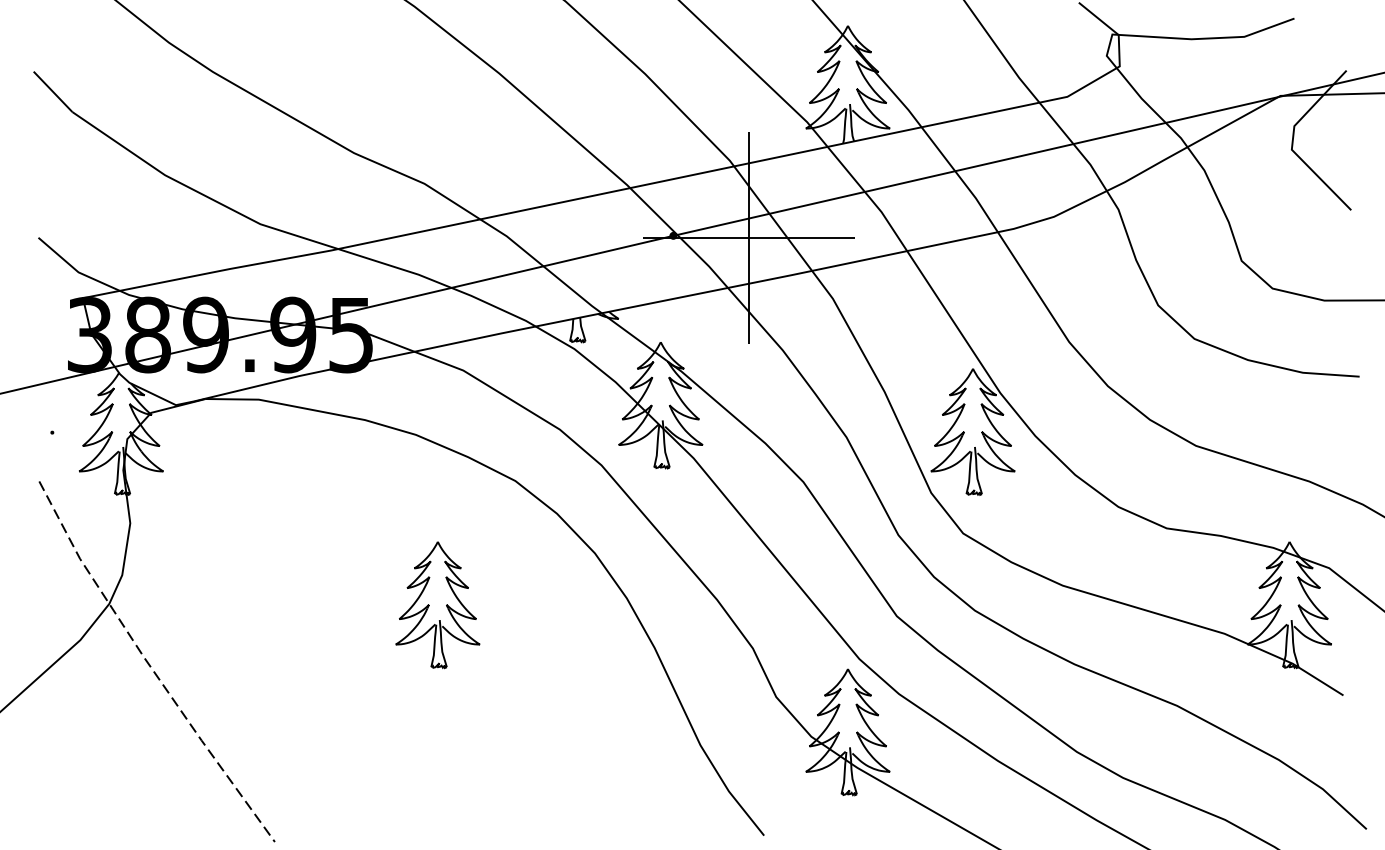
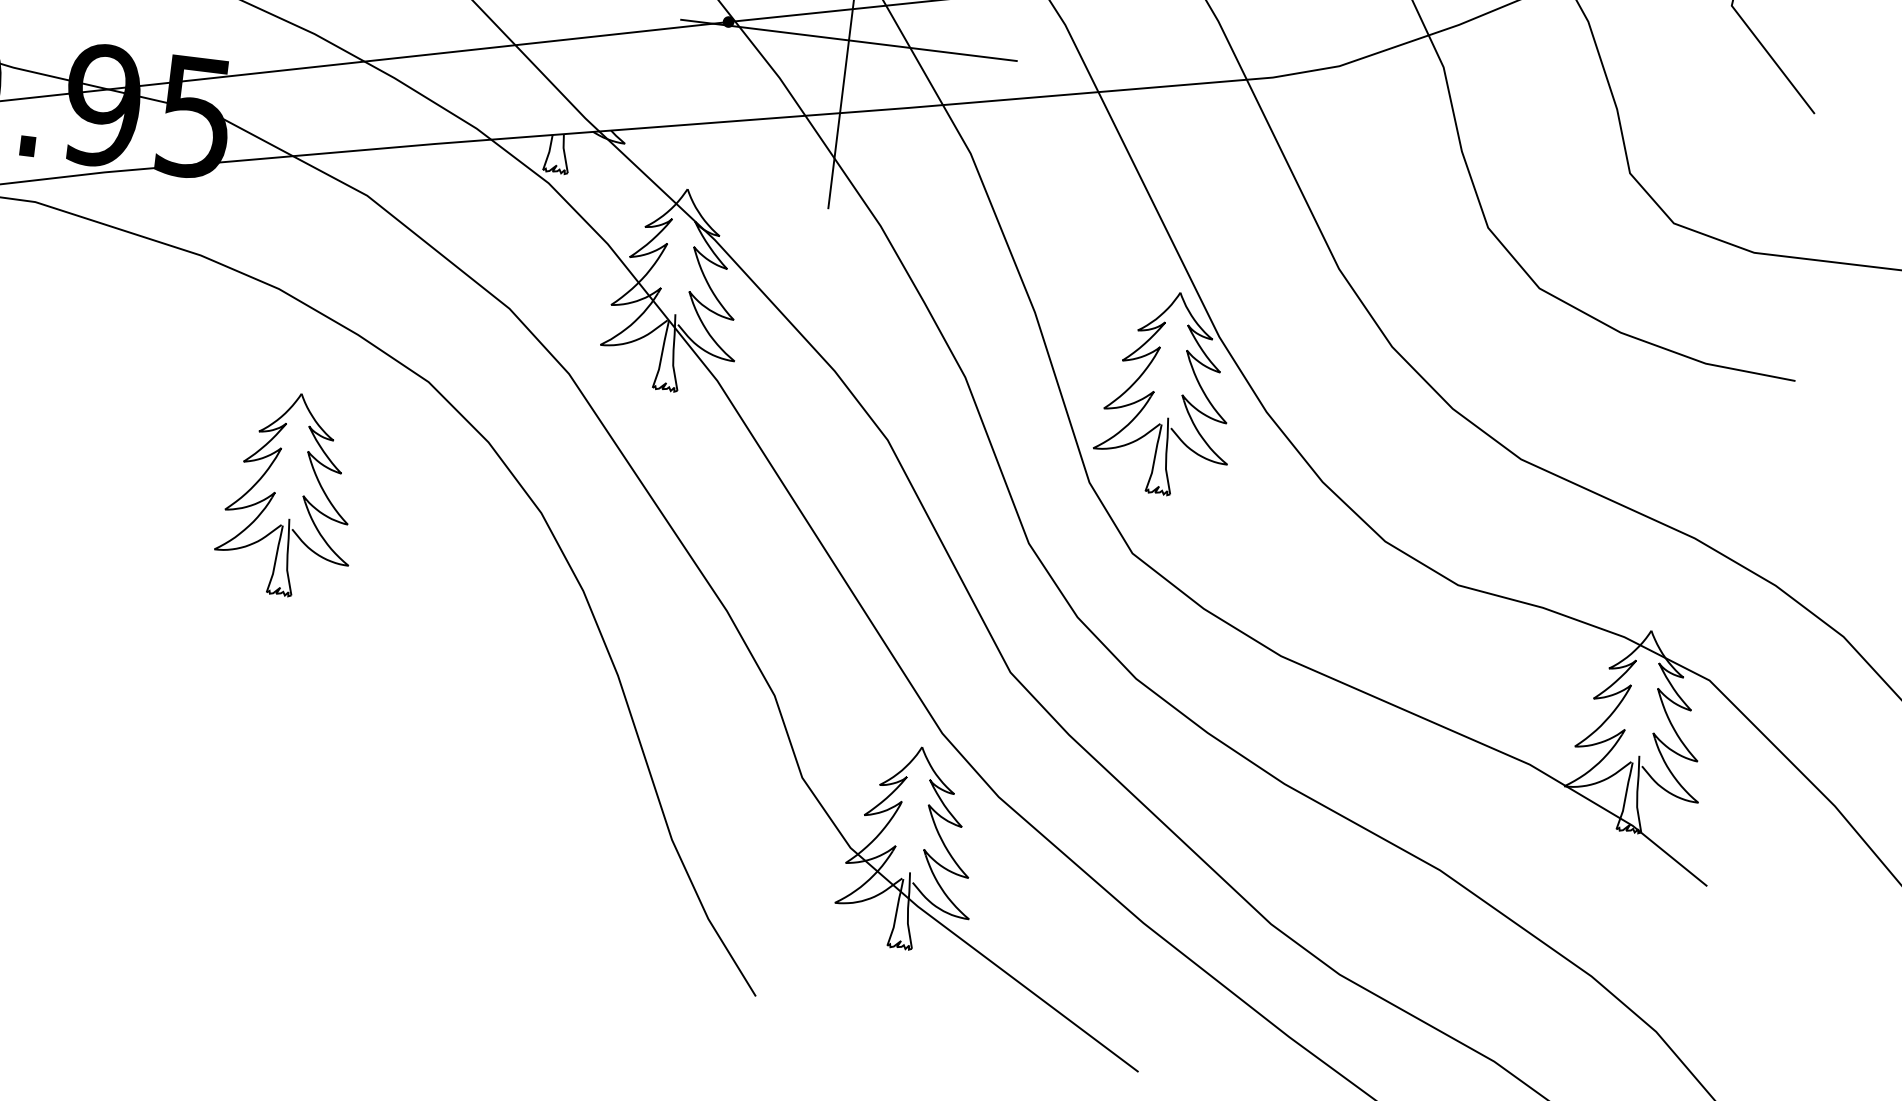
part: (437, 605) -> (288, 495), moved

